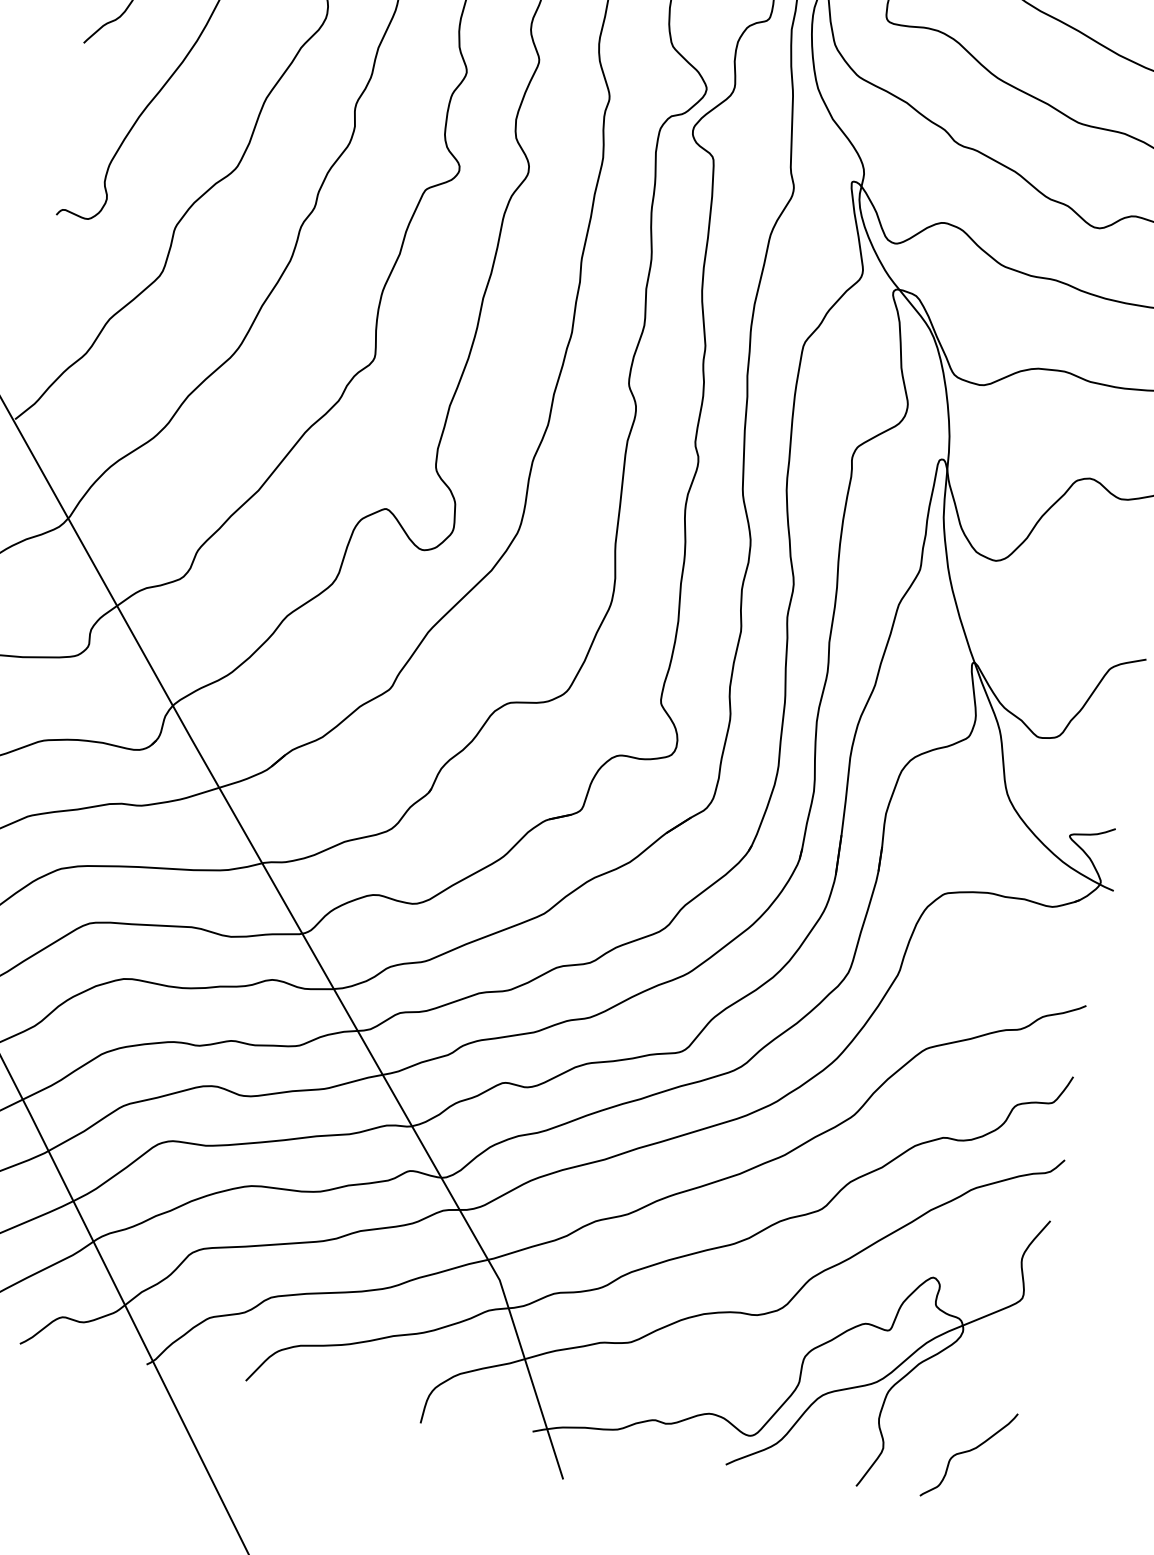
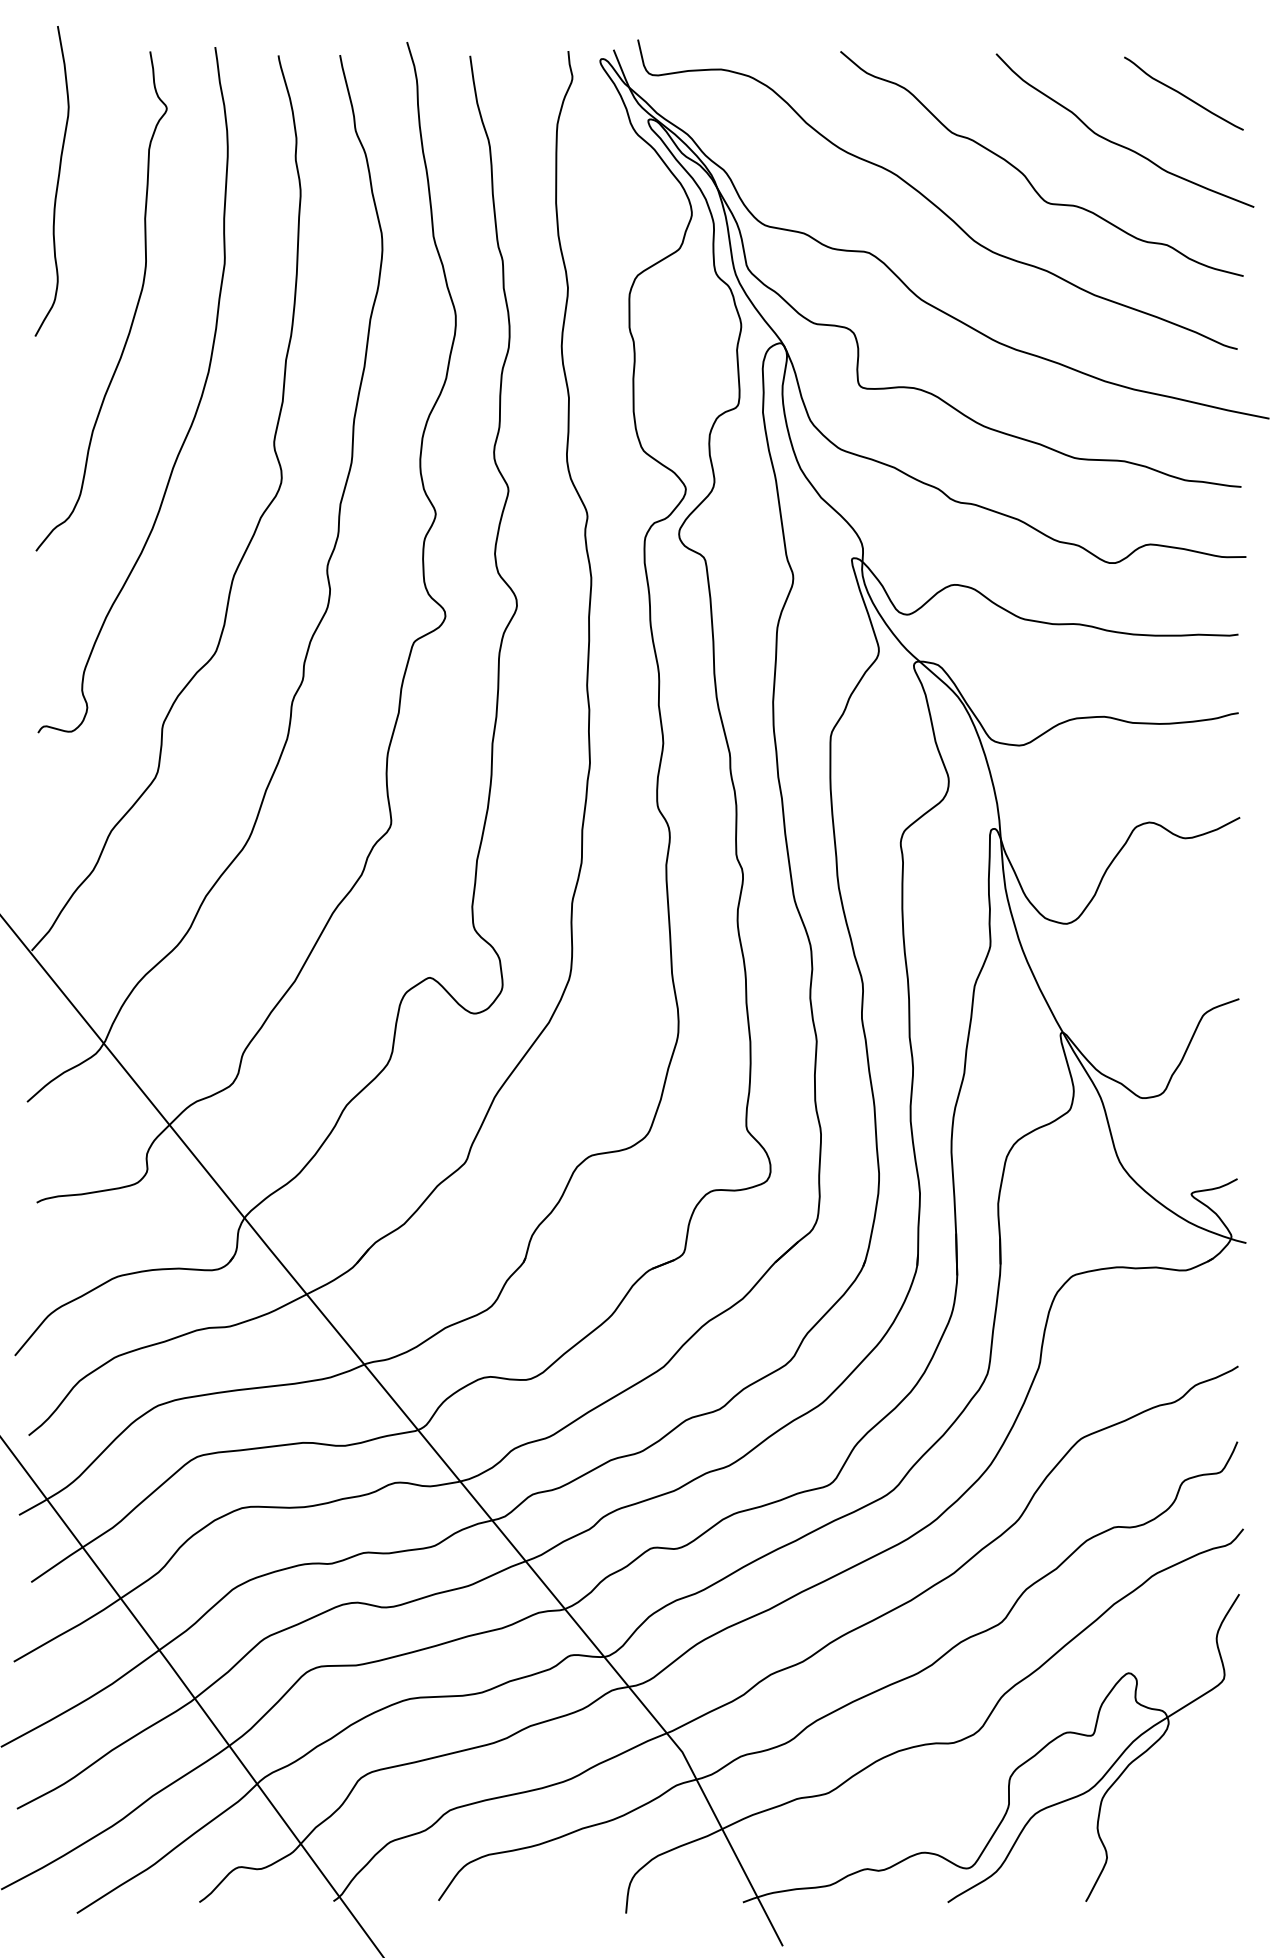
curve: (967, 1452) -> (1194, 1847), removed

